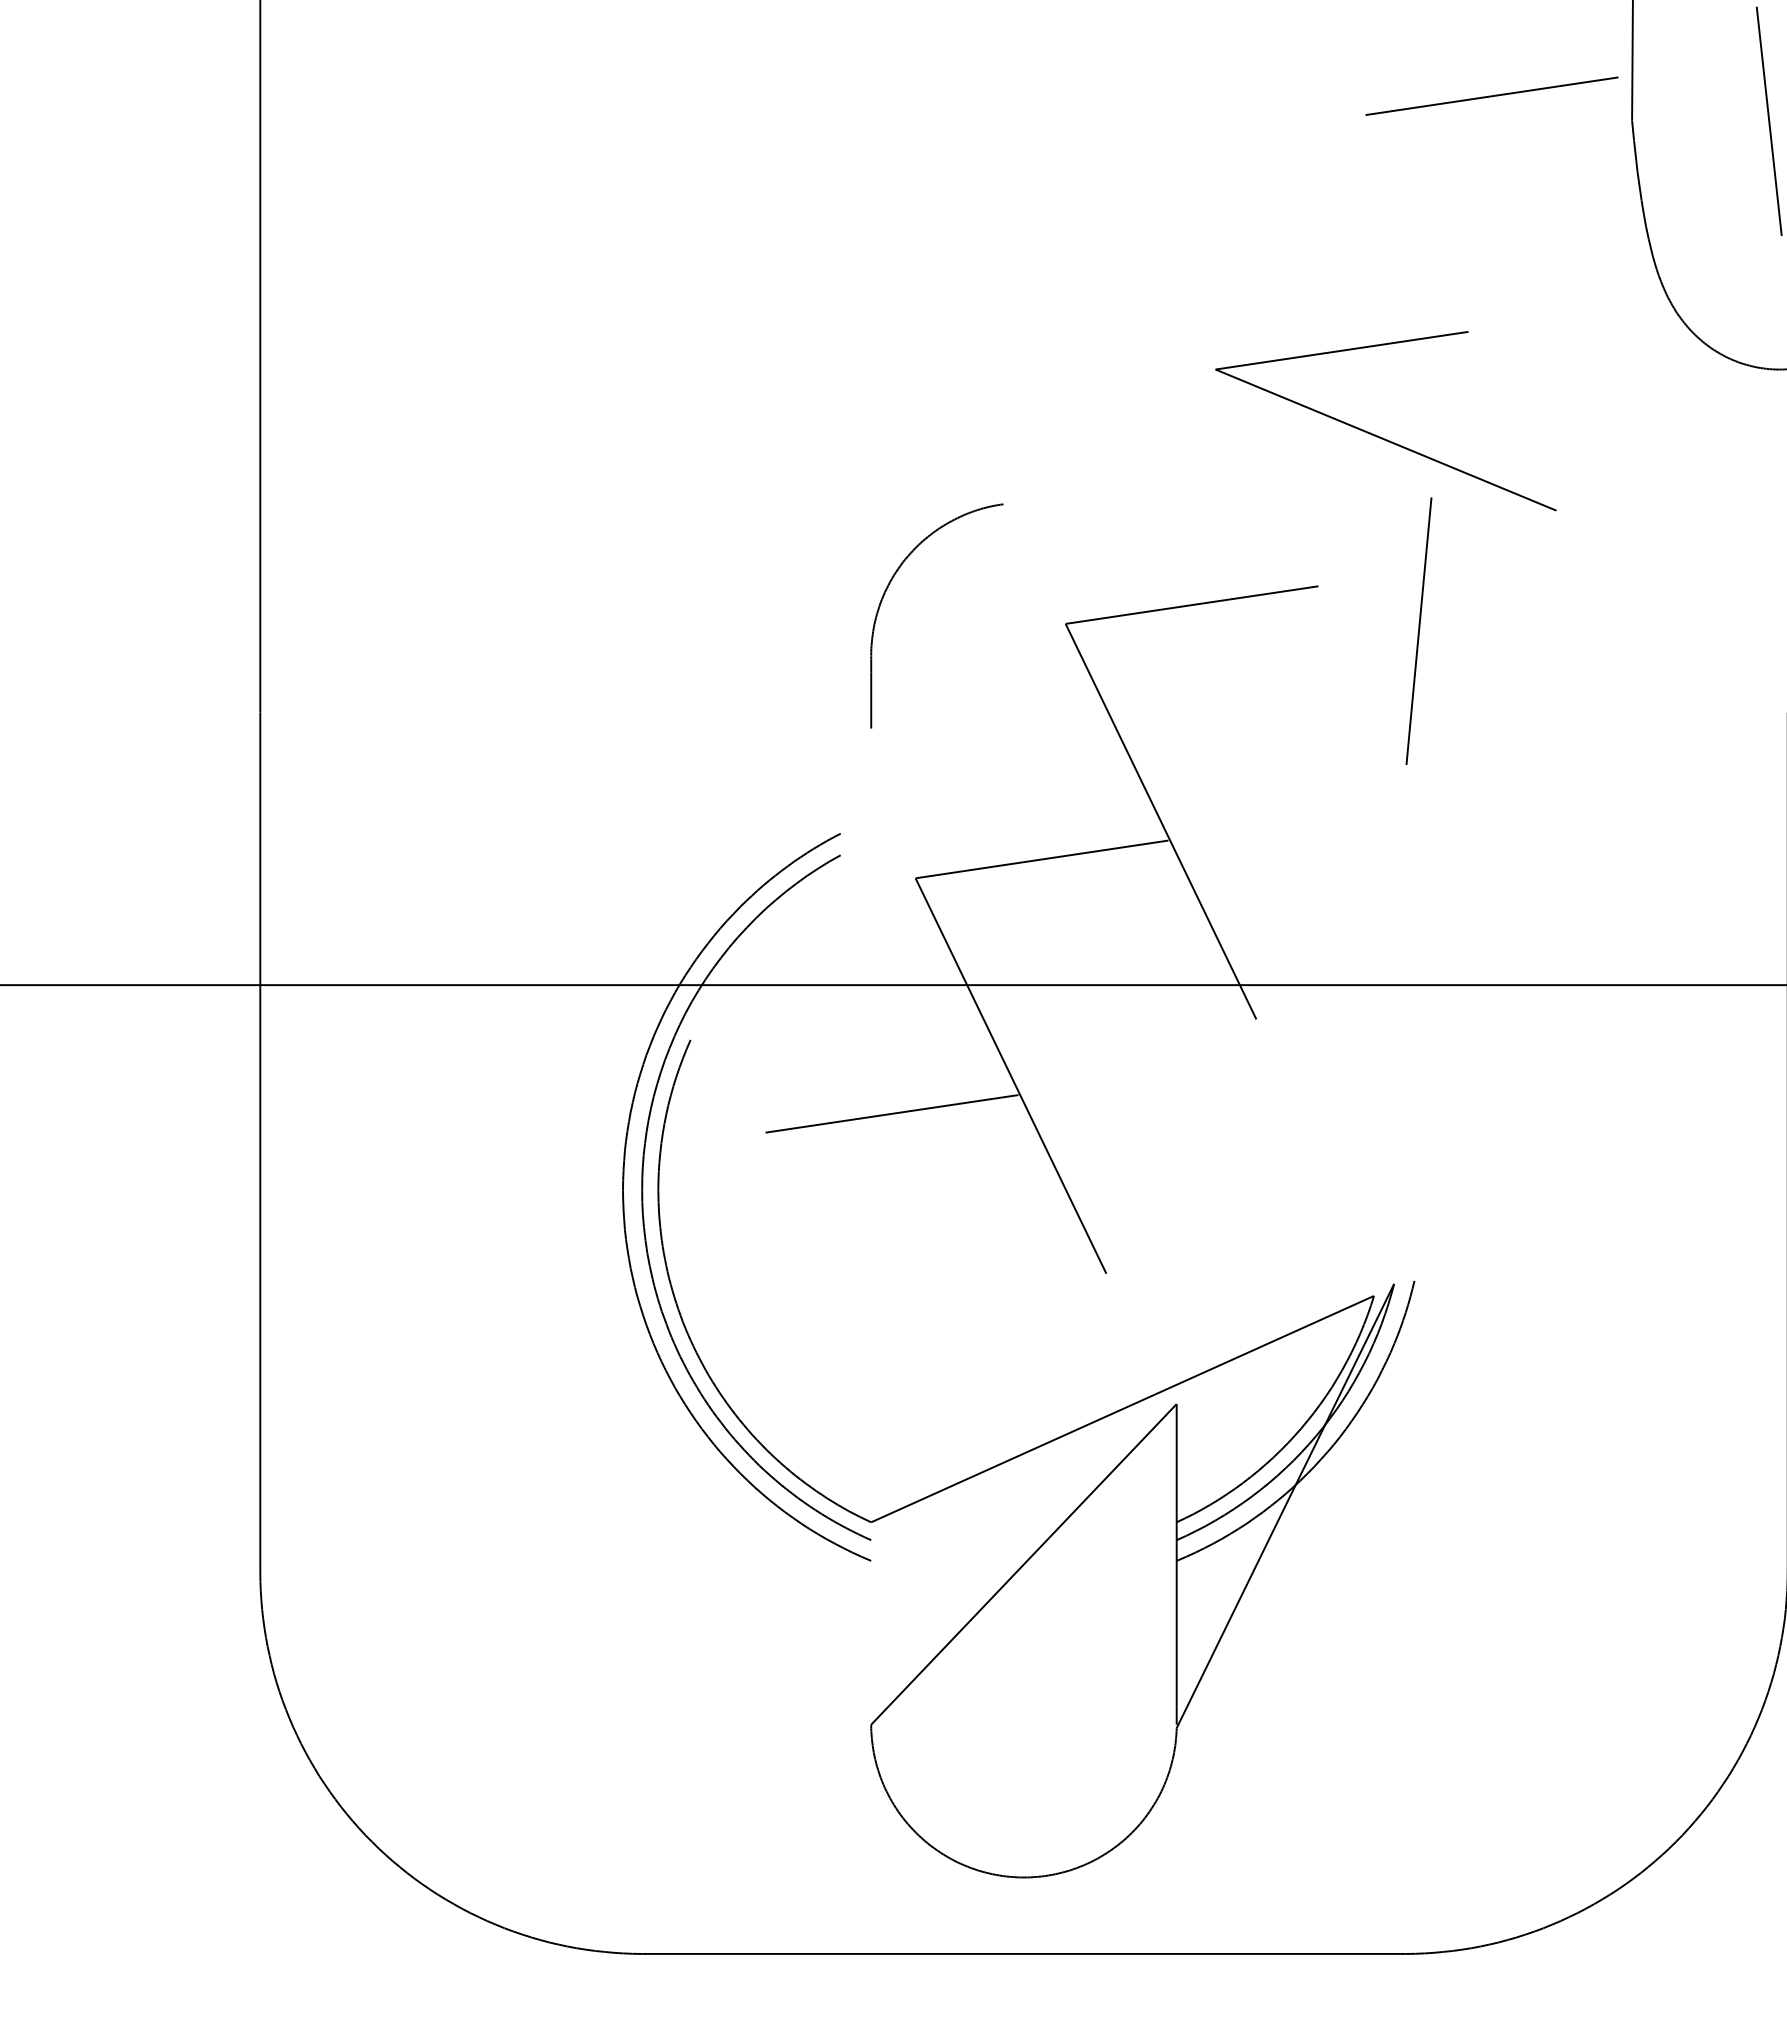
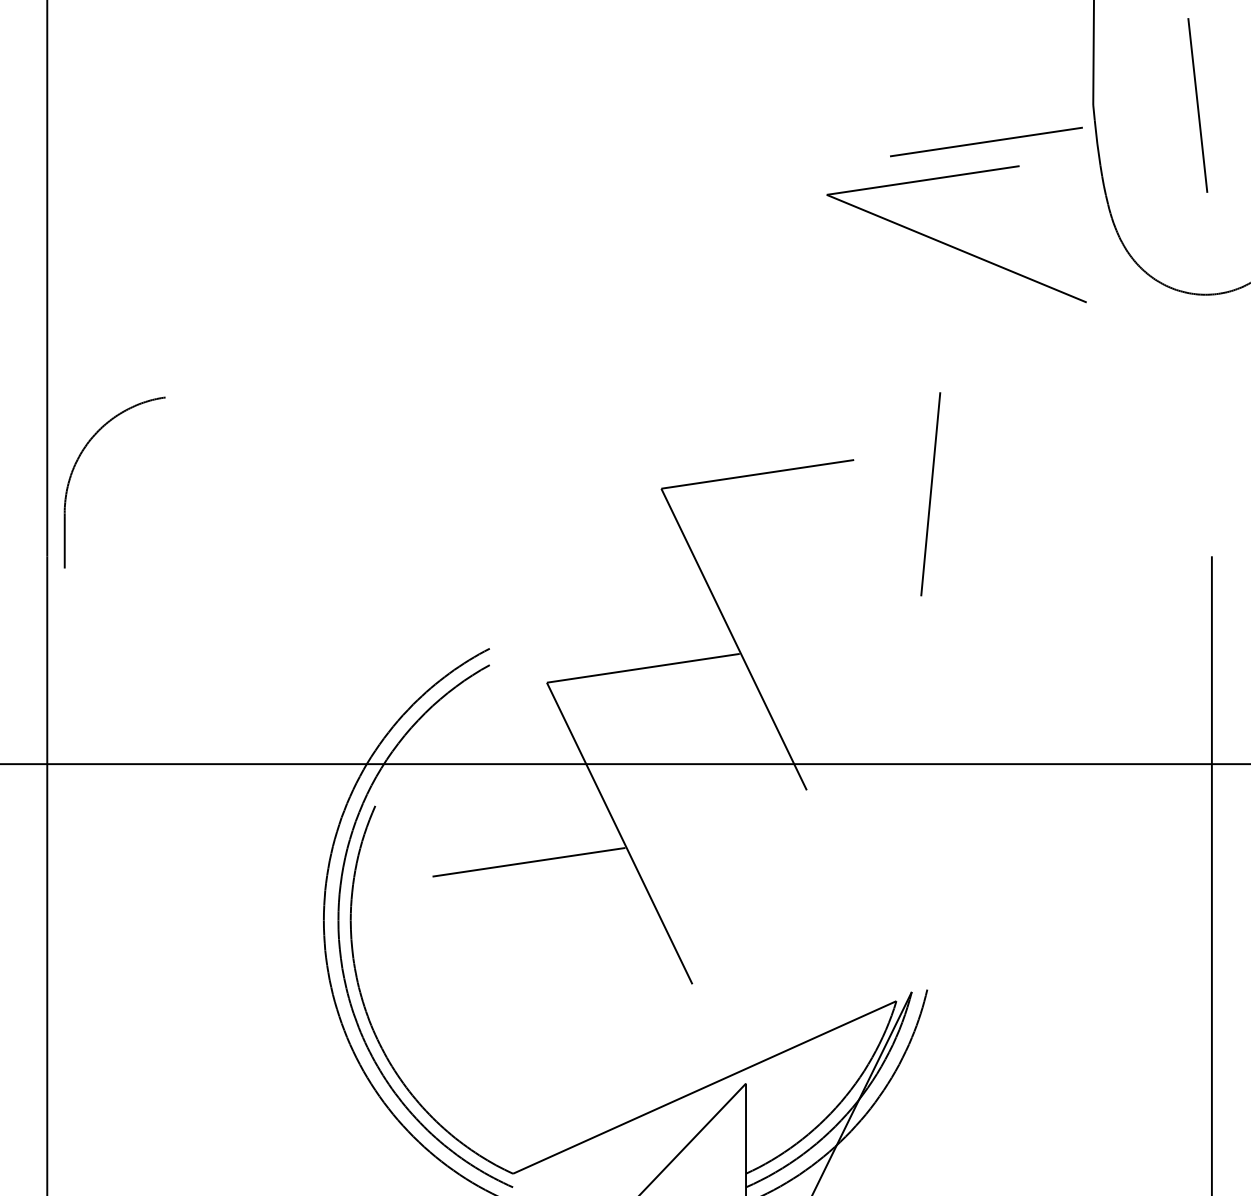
line: (1491, 95) -> (986, 141), moved
part: (1380, 436) -> (952, 245), moved
part: (884, 596) -> (74, 467), moved

